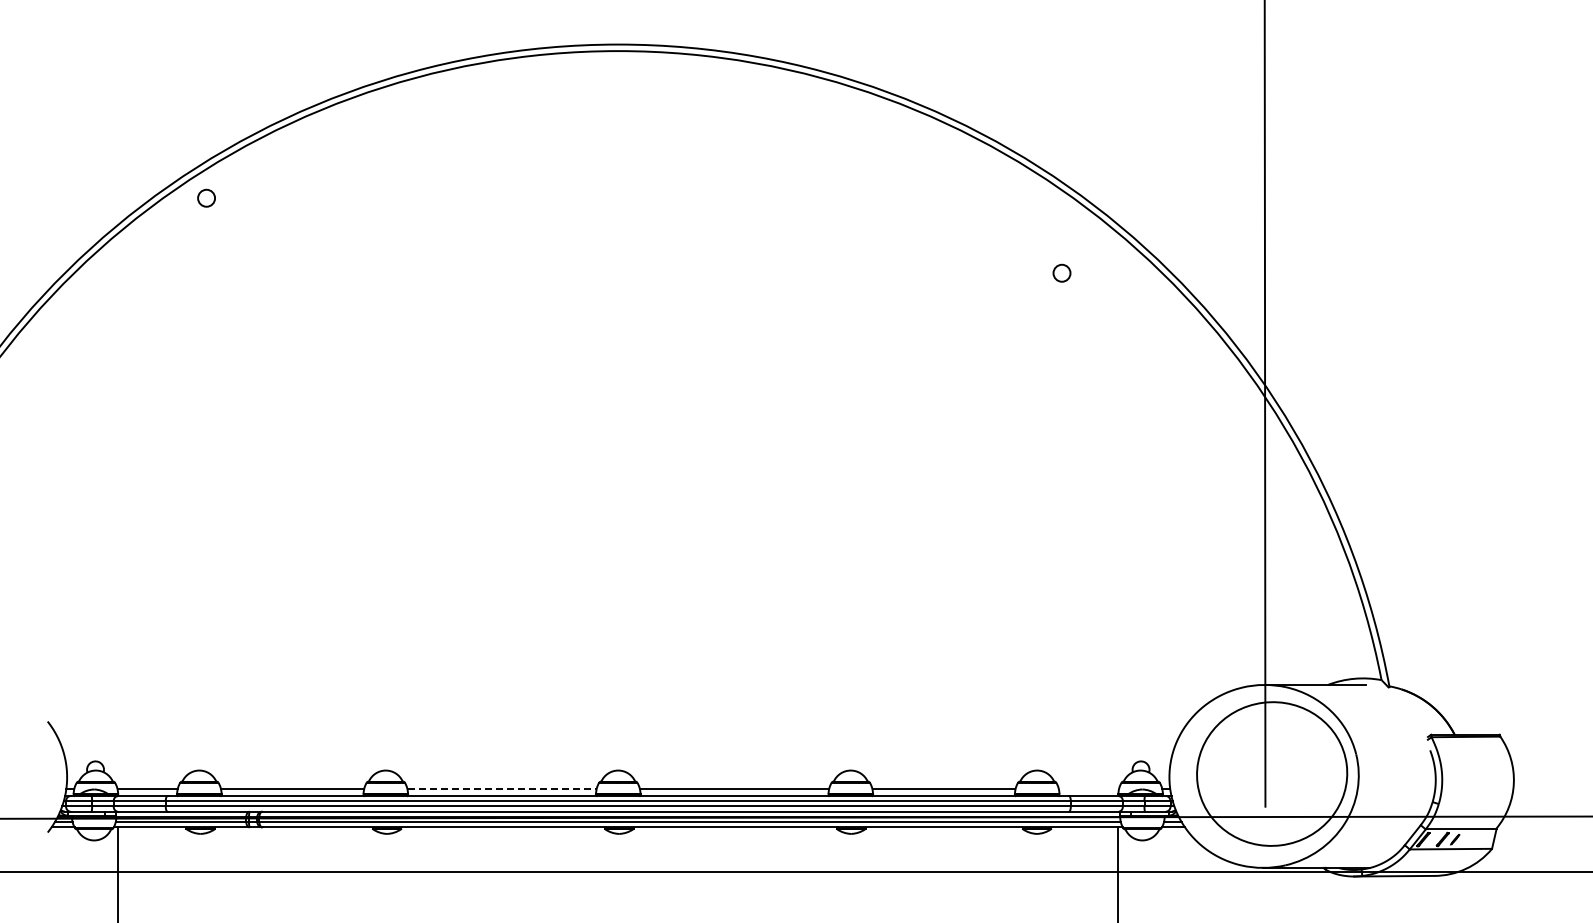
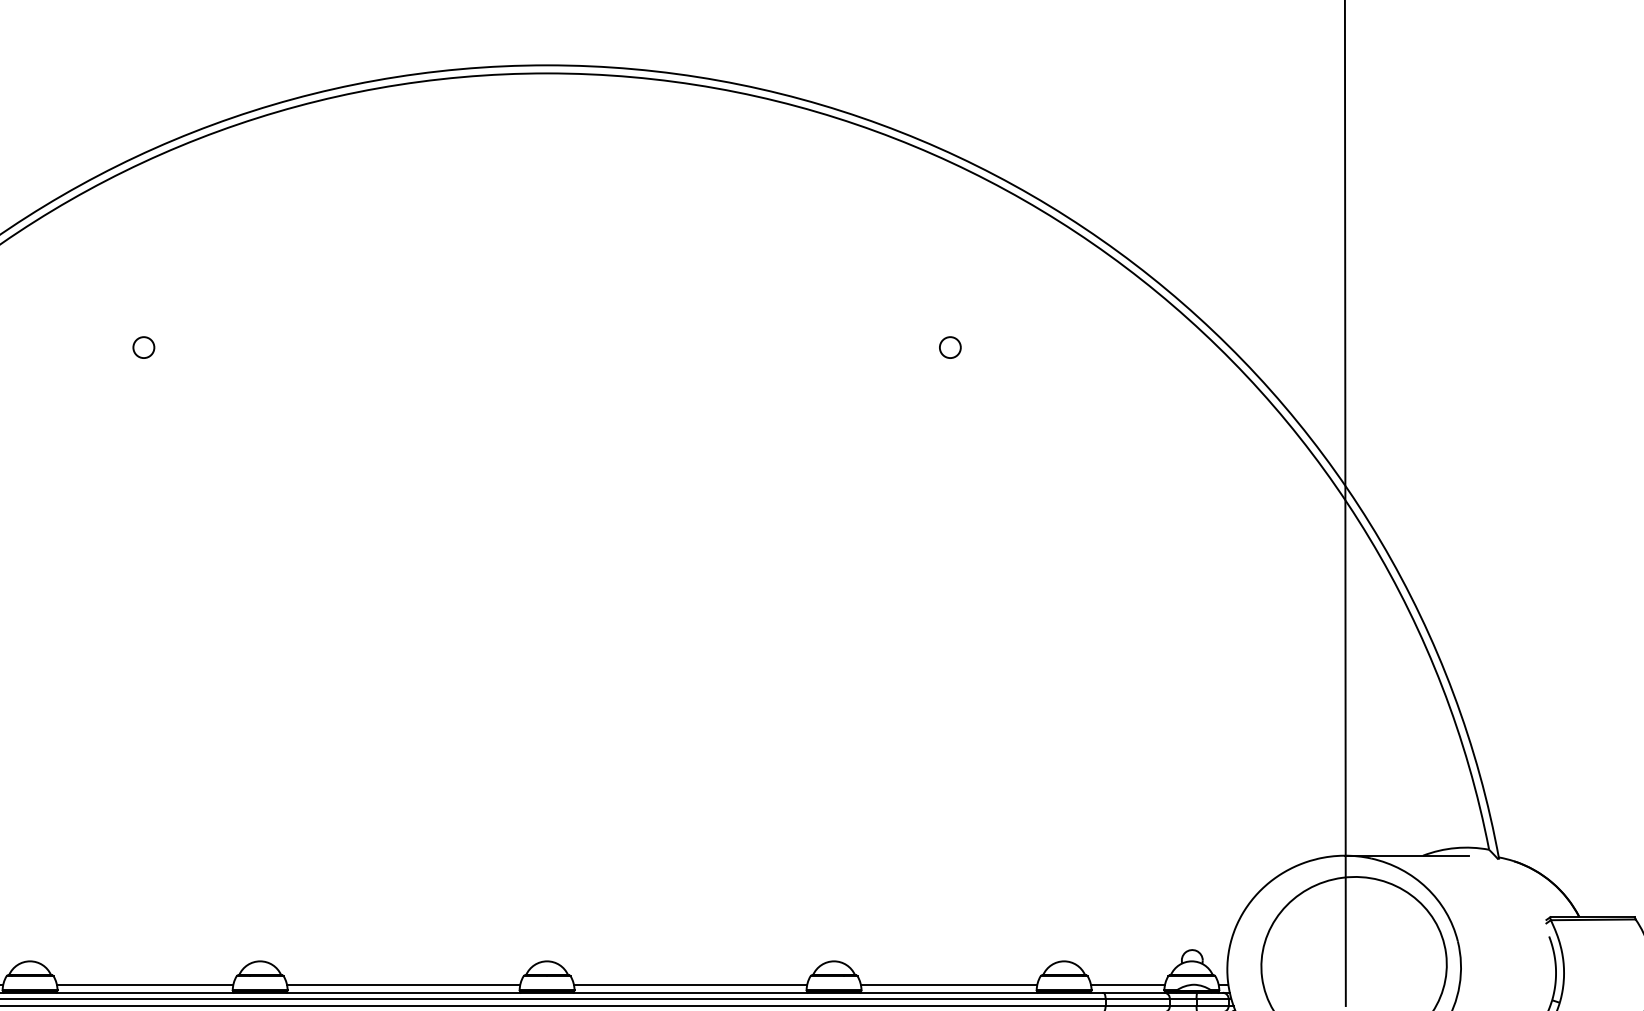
circle: (206, 197) -> (143, 346), moved
circle: (1061, 272) -> (949, 346), moved
line: (502, 789) -> (404, 984), dashed -> solid
line: (1088, 789) -> (1127, 984), added

